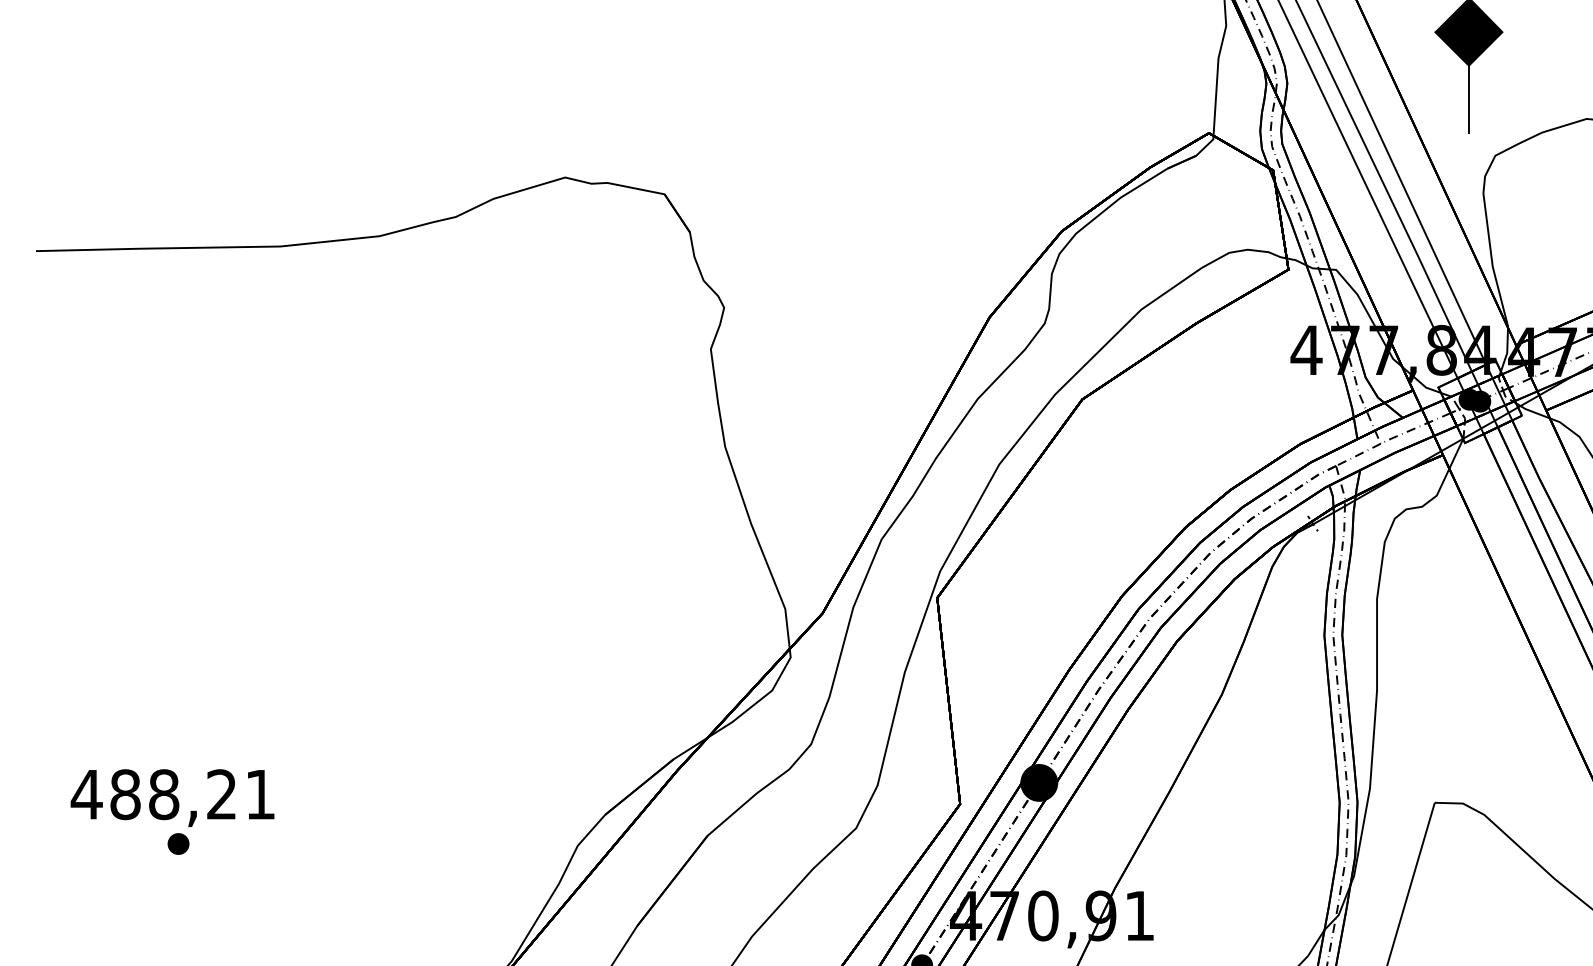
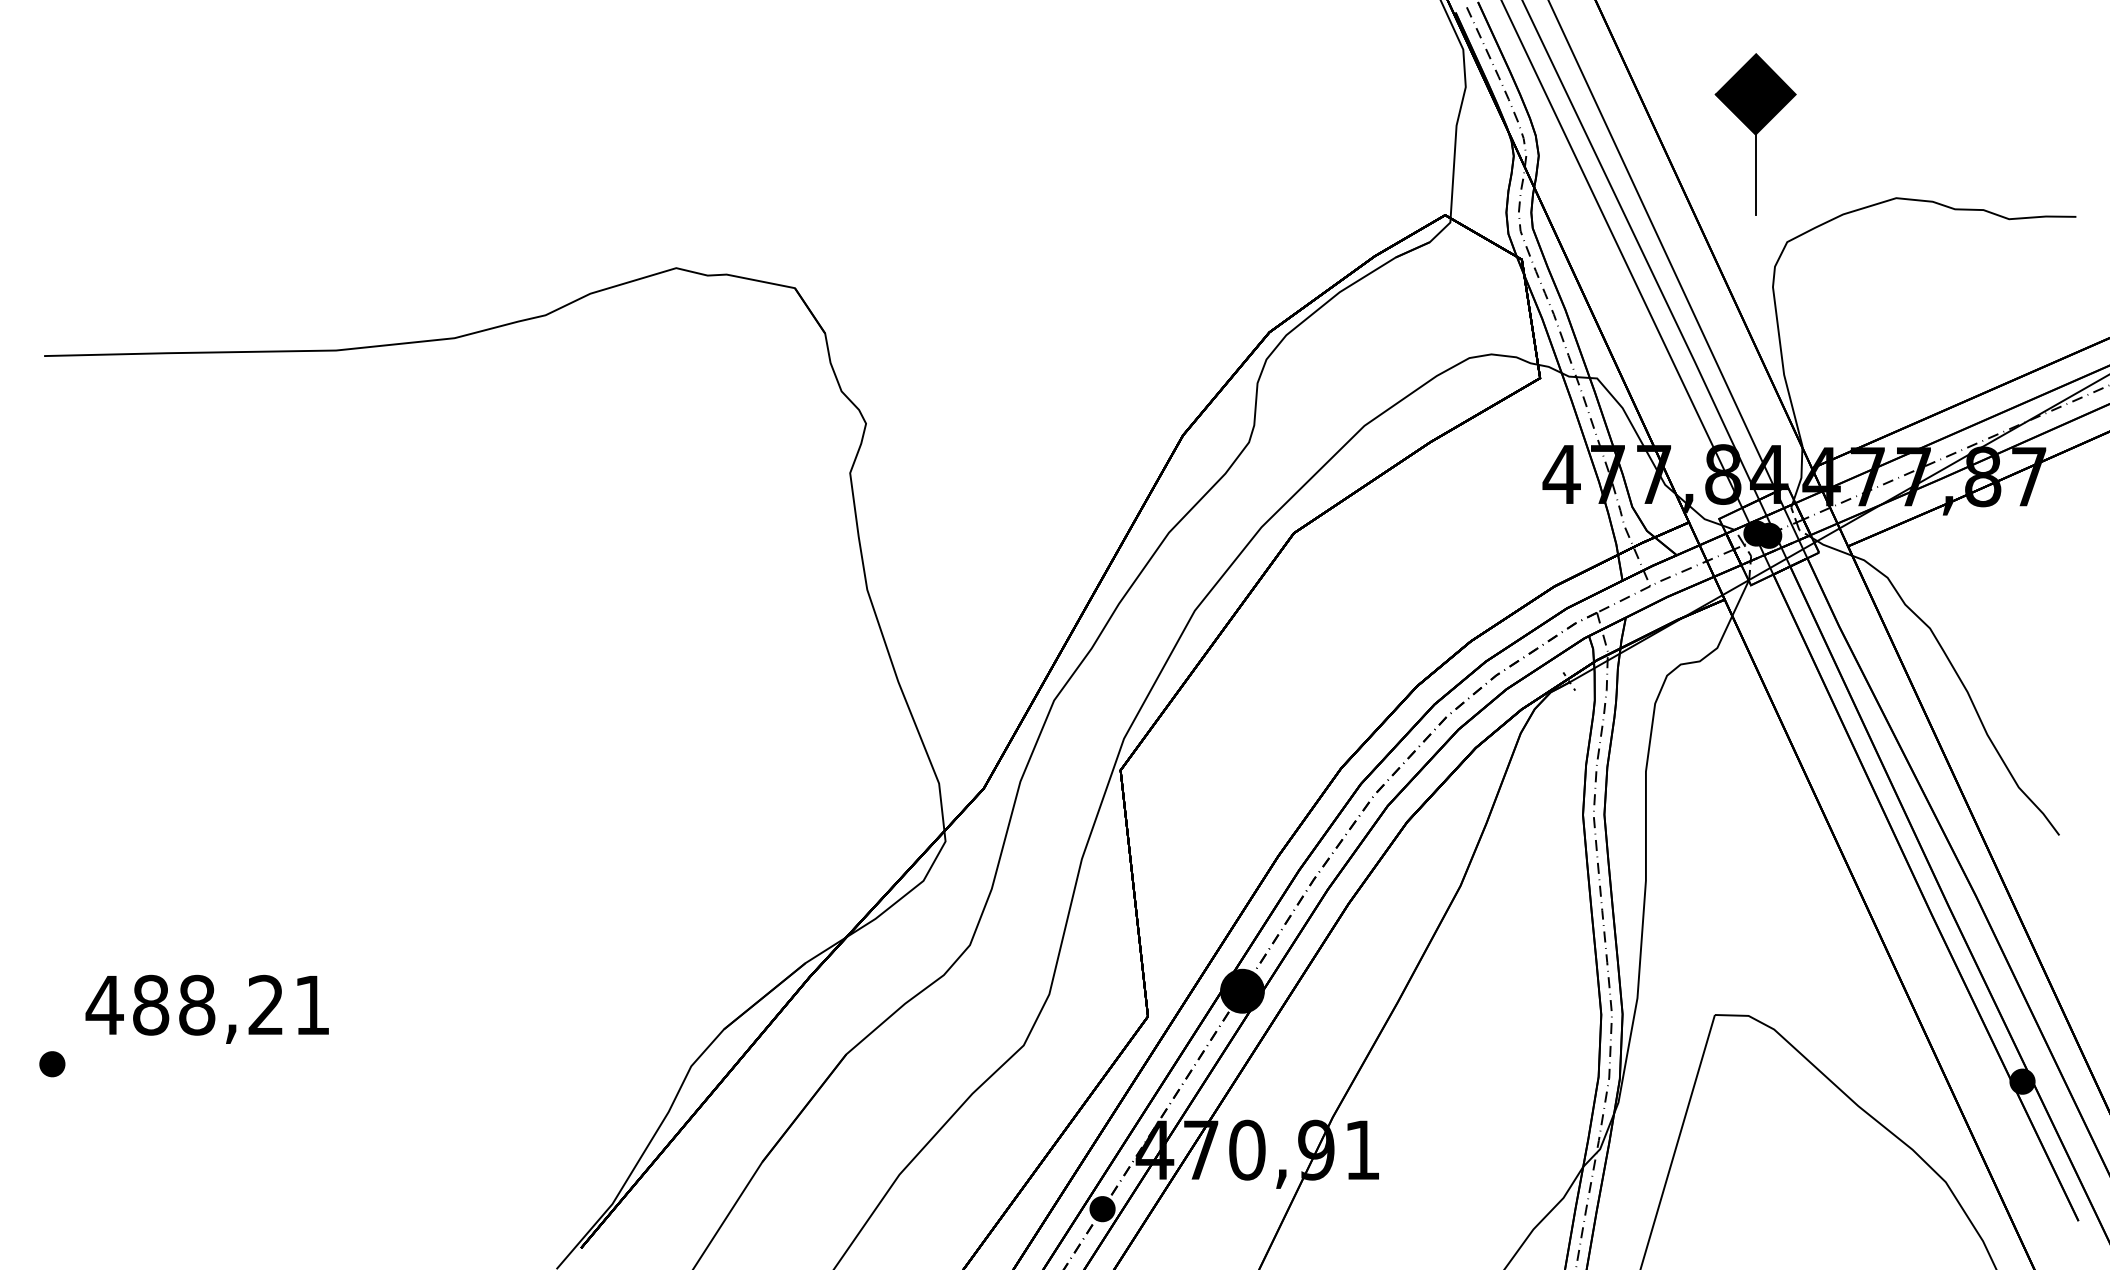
part: (178, 844) -> (52, 1064), moved

